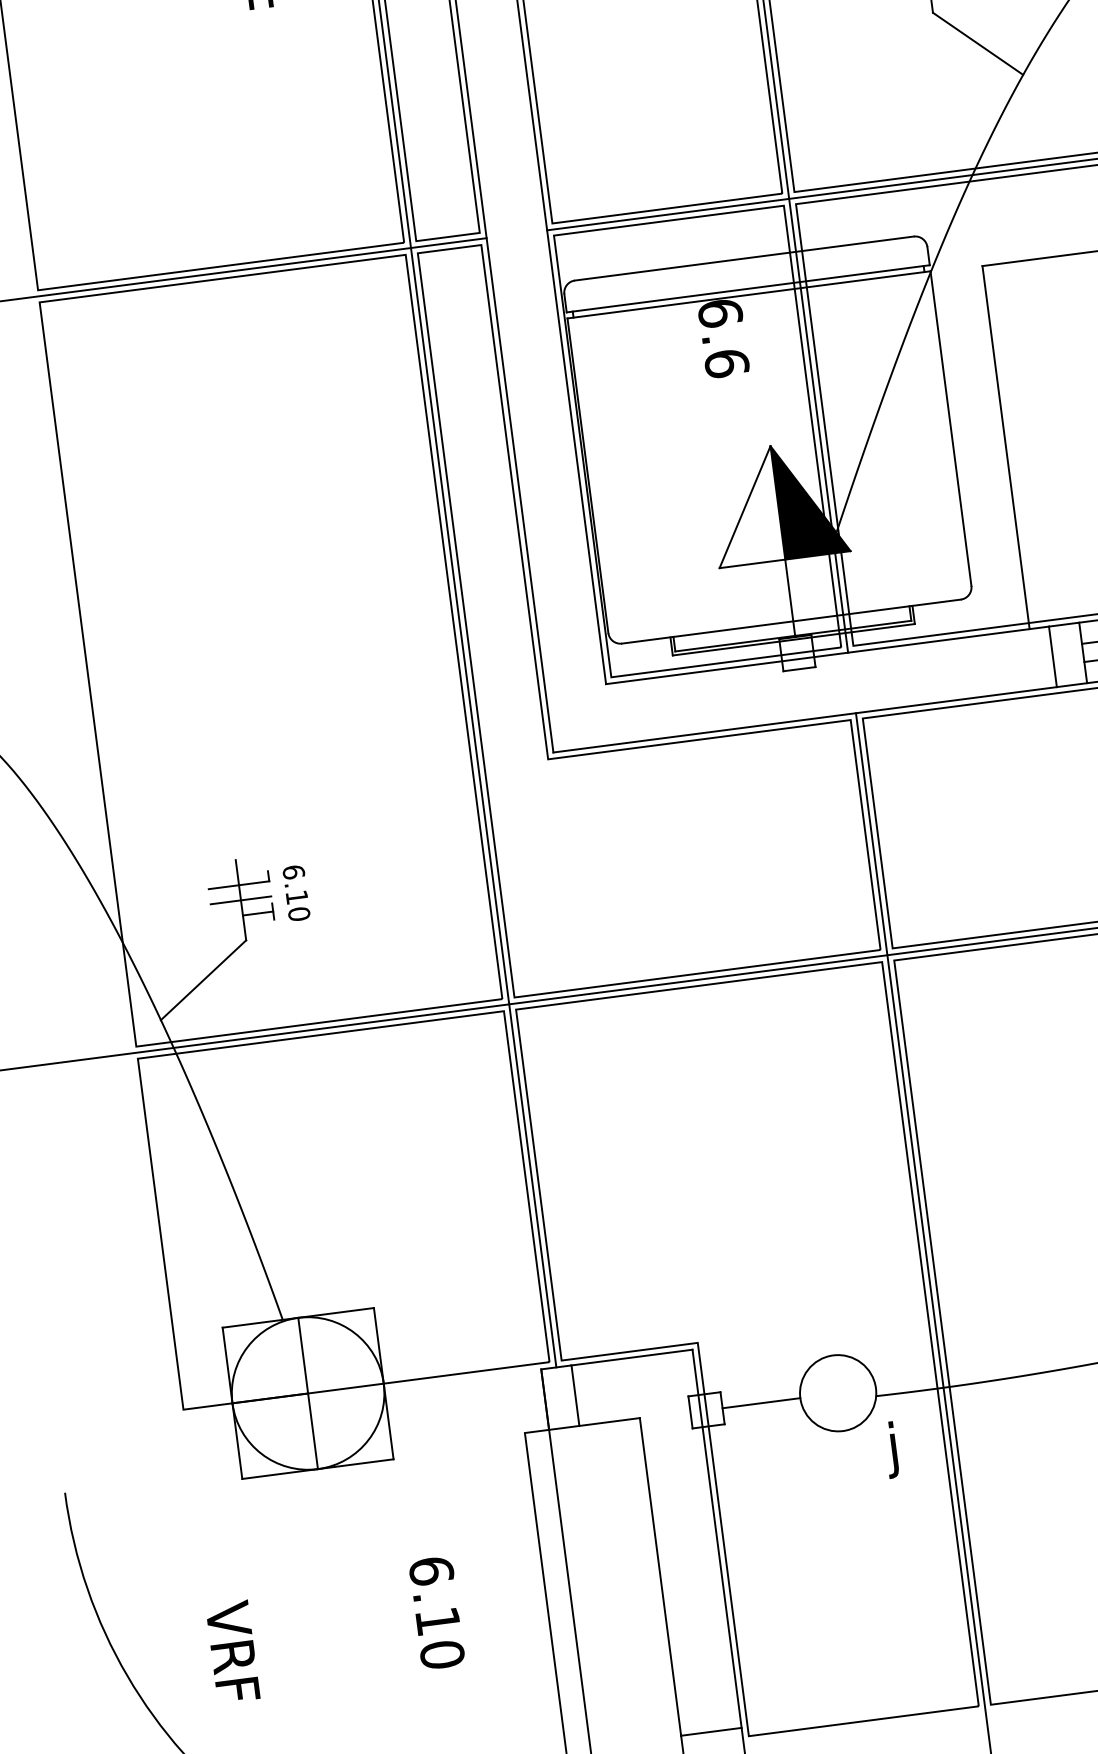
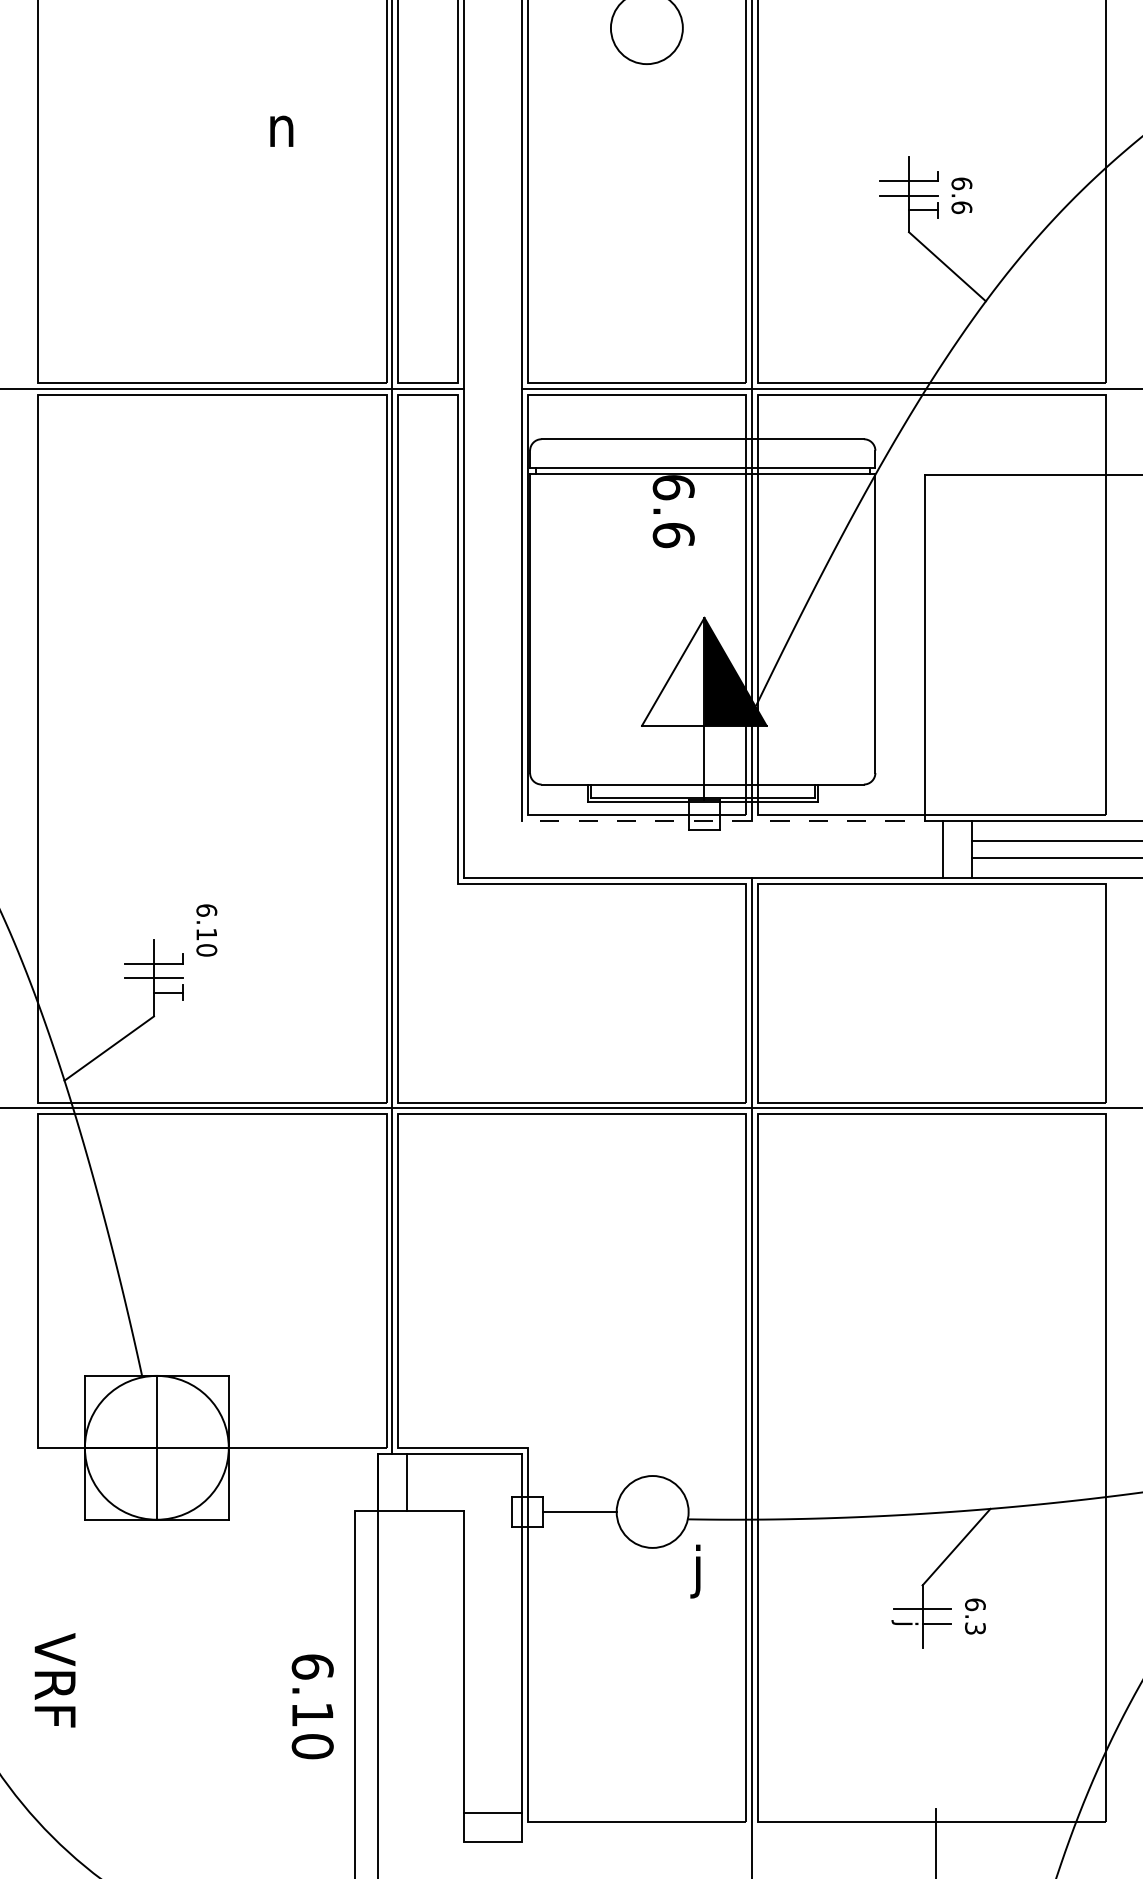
line: (827, 655) -> (732, 820), solid -> dashed
text: (296, 893) -> (206, 930), moved
text: (436, 1612) -> (312, 1706), moved

